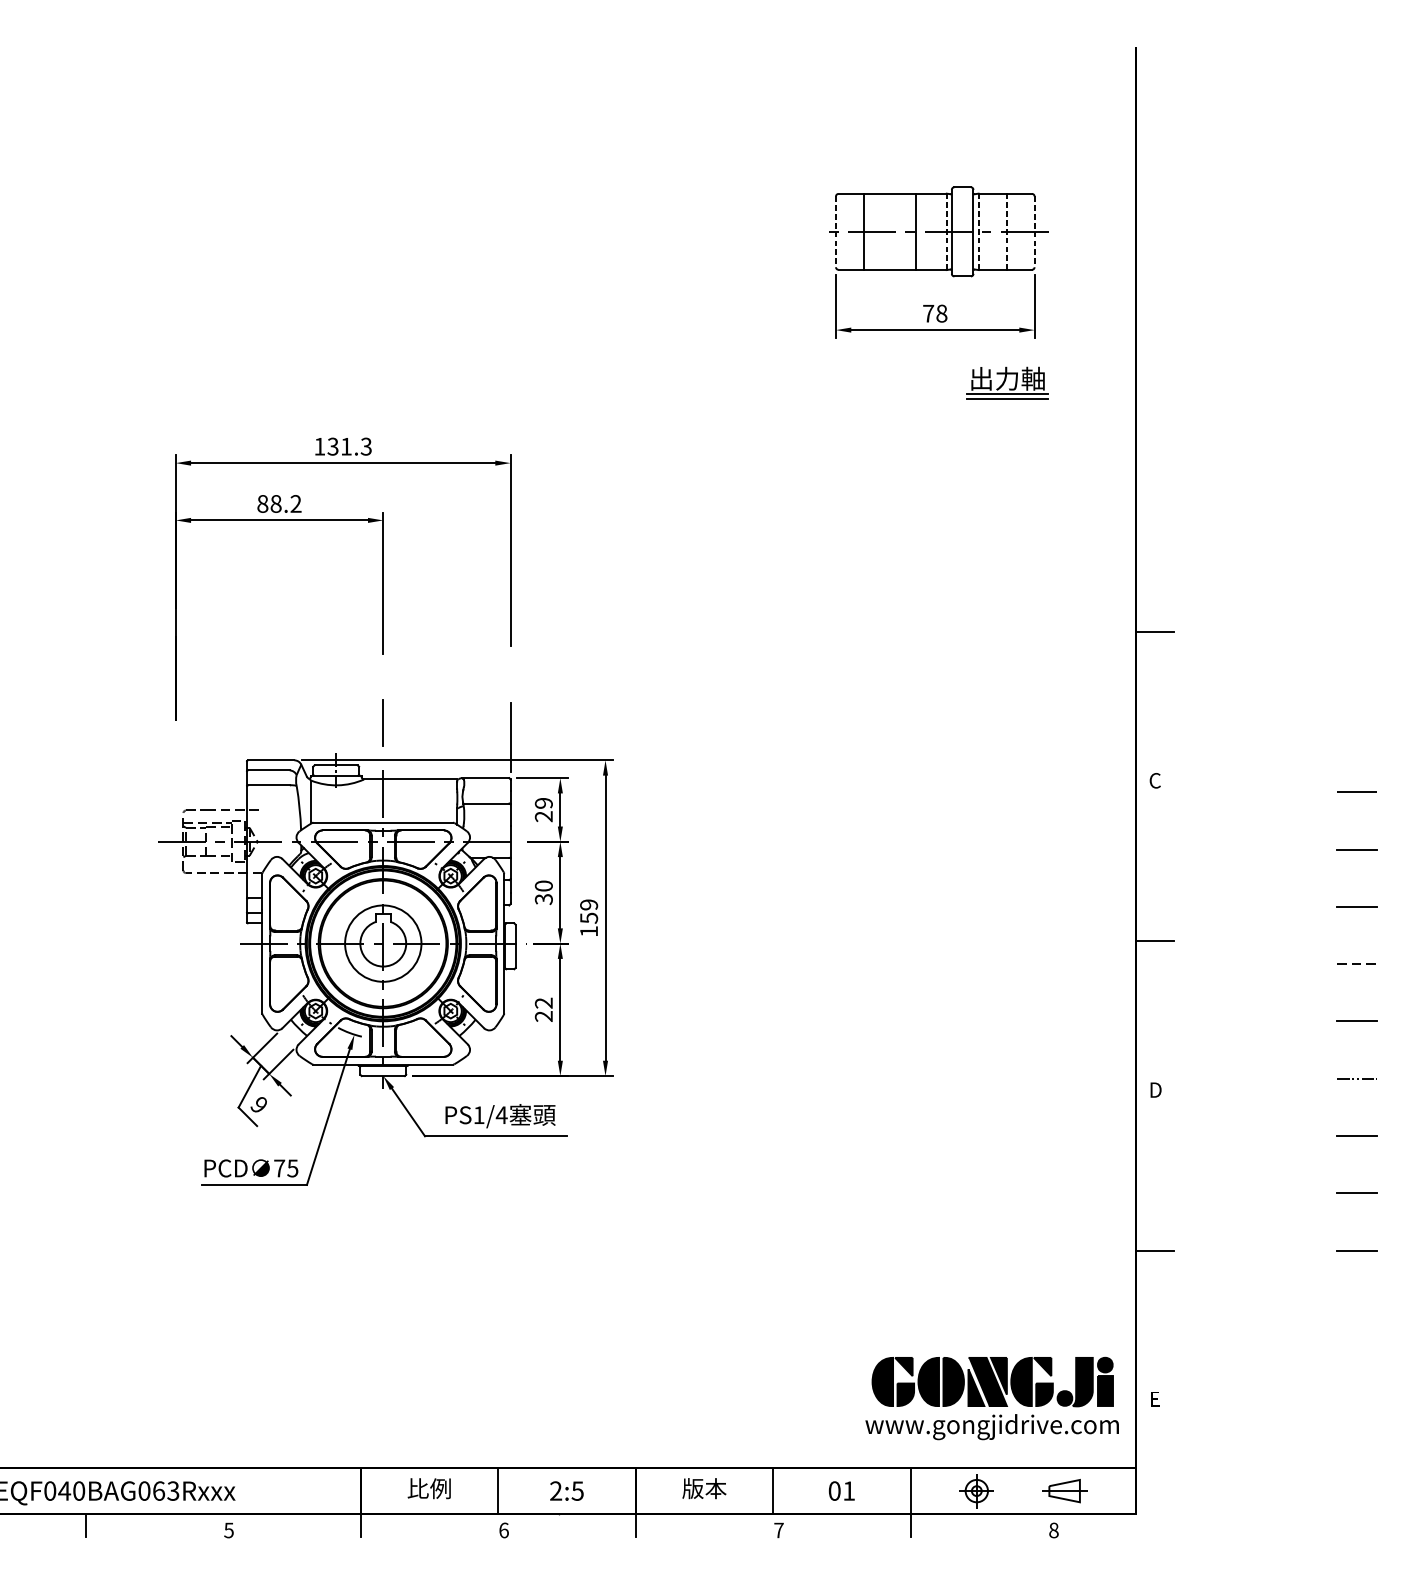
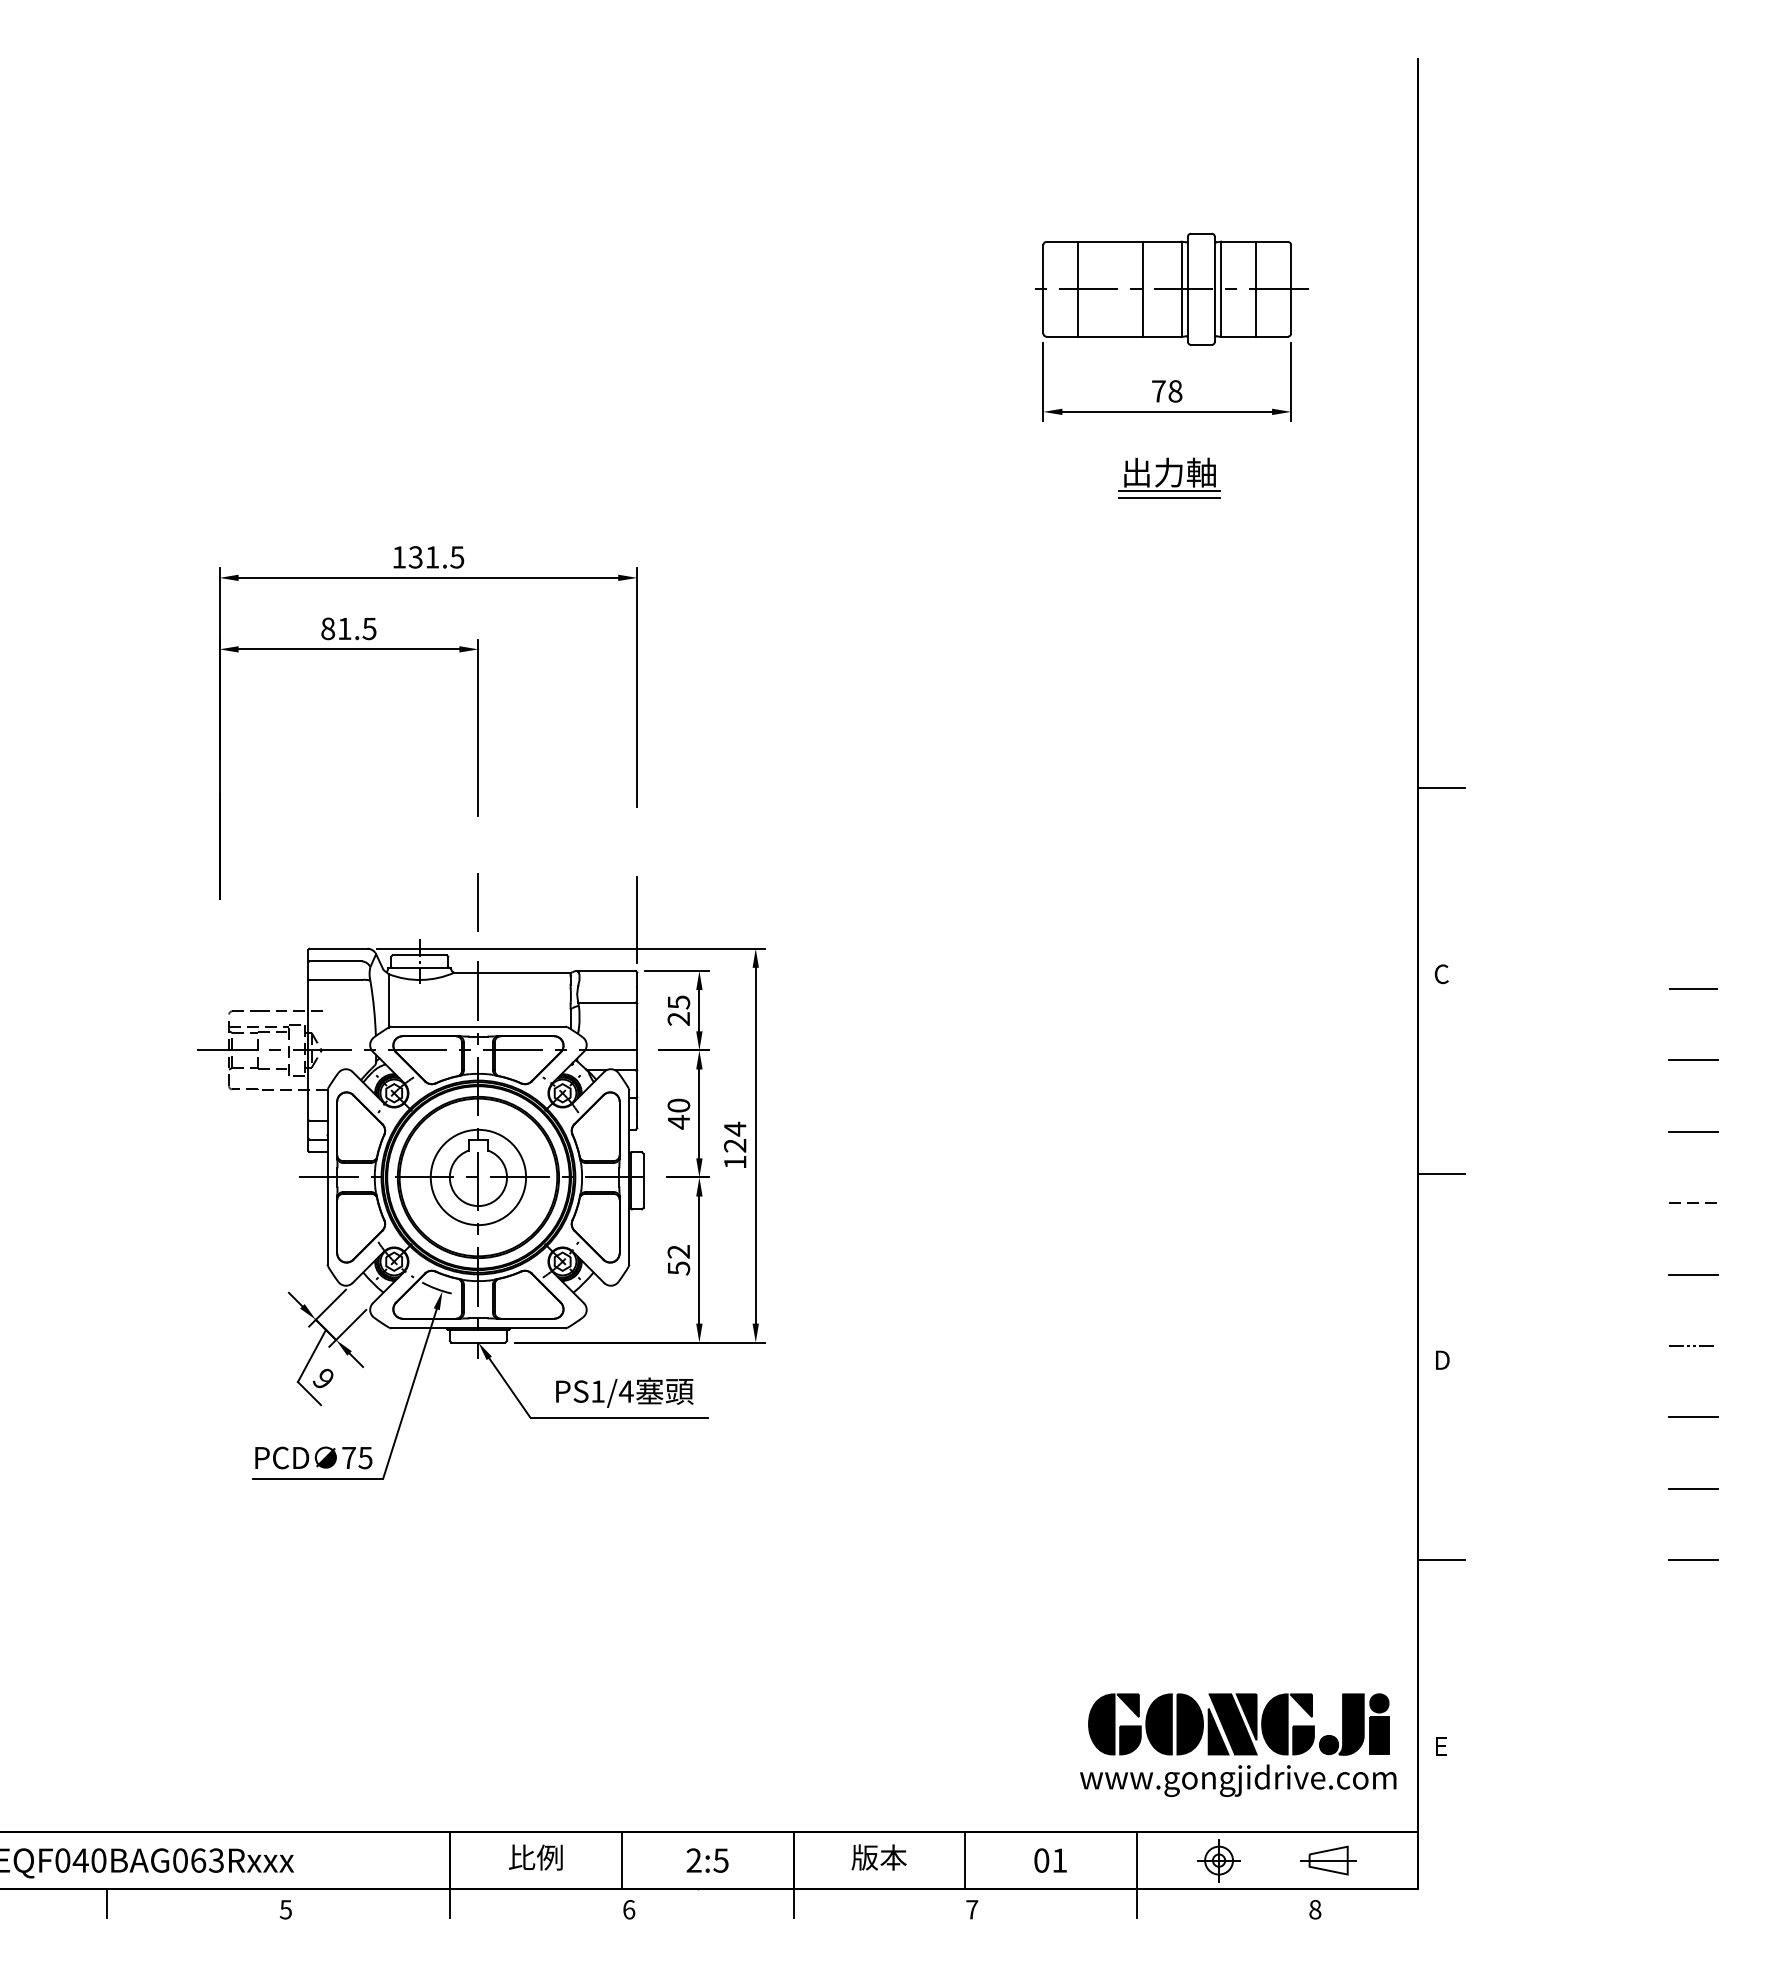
line: (836, 232) -> (1043, 289), dashed -> solid
line: (946, 232) -> (1181, 289), dashed -> solid
line: (978, 232) -> (1221, 289), dashed -> solid
line: (1006, 232) -> (1256, 289), dashed -> solid
line: (1034, 232) -> (1291, 289), dashed -> solid
part: (1007, 382) -> (1169, 477), moved
text: (366, 446) -> (457, 557), 131.3 -> 131.5
text: (286, 503) -> (357, 628), 88.2 -> 81.5
text: (543, 803) -> (678, 1002), 29 -> 25
text: (543, 898) -> (678, 1121), 30 -> 40
text: (589, 910) -> (735, 1136), 159 -> 124
text: (543, 1016) -> (678, 1268), 22 -> 52

